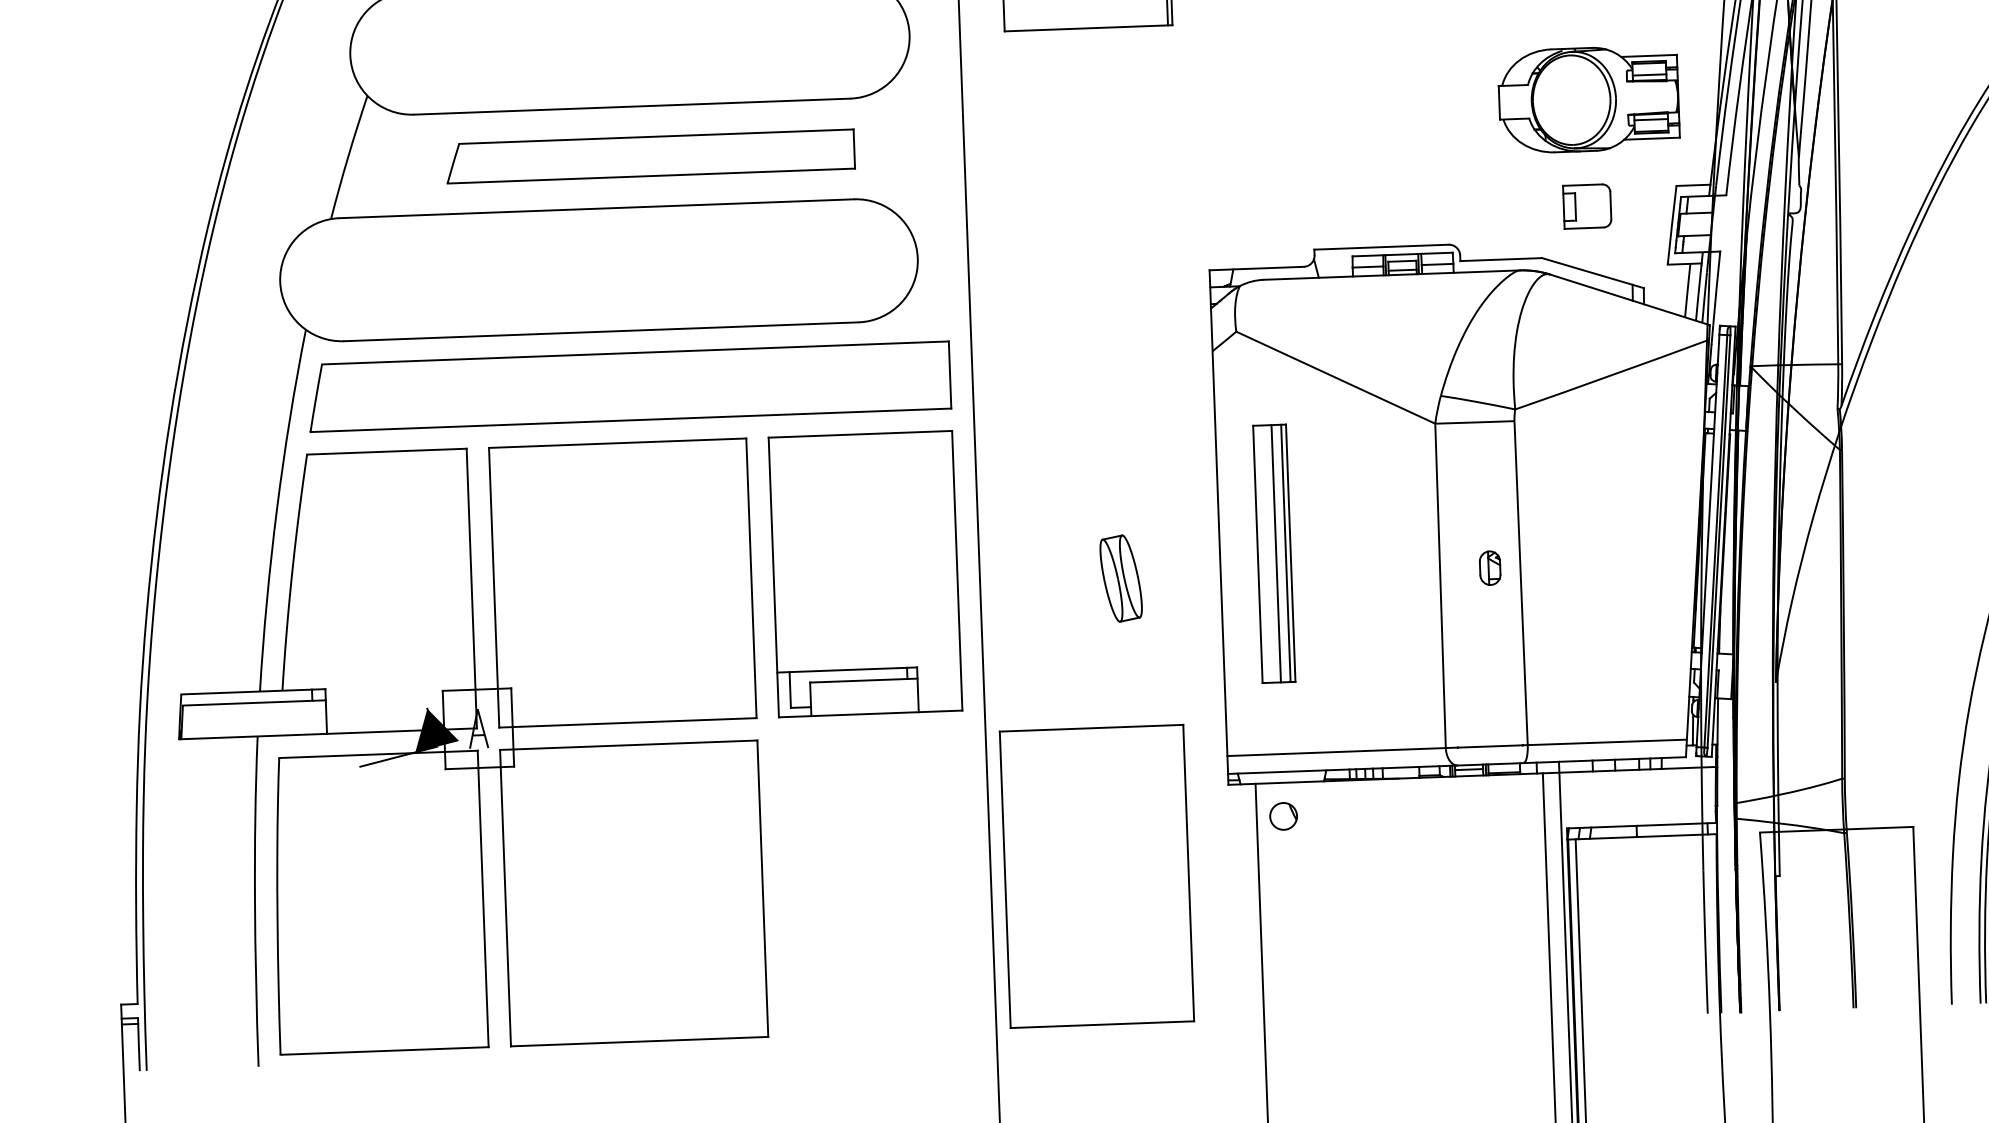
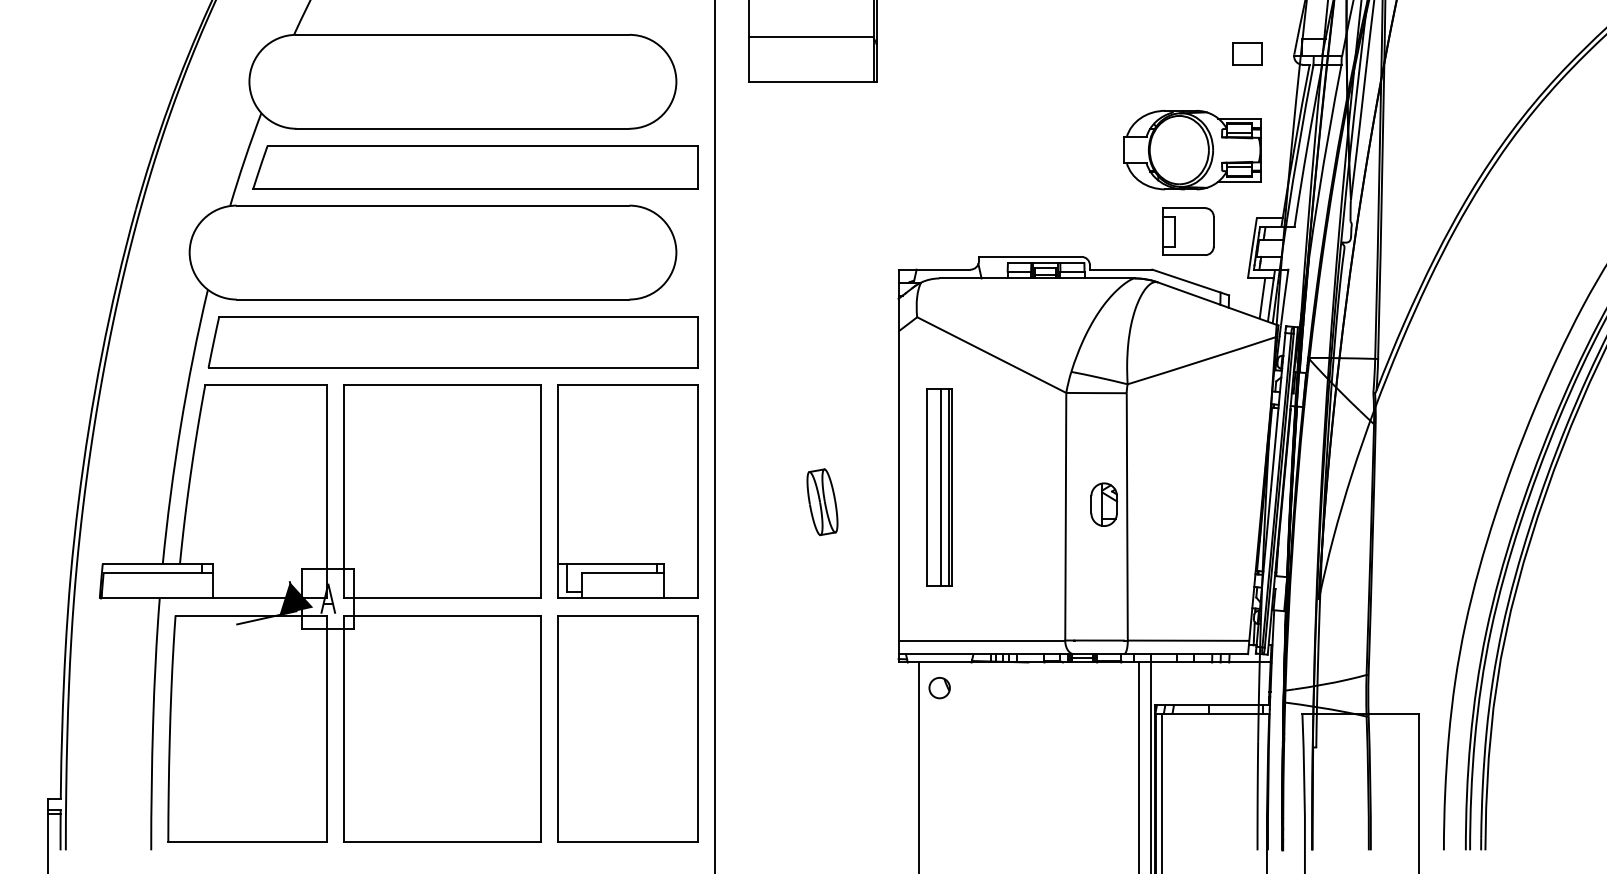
part: (650, 156) -> (475, 167), size x1.43
part: (1587, 206) -> (1188, 231), size x1.43
part: (1489, 568) -> (1103, 504), size x1.67
part: (1096, 876) -> (627, 728), moved

